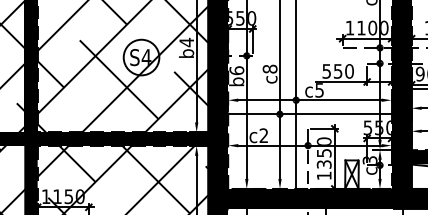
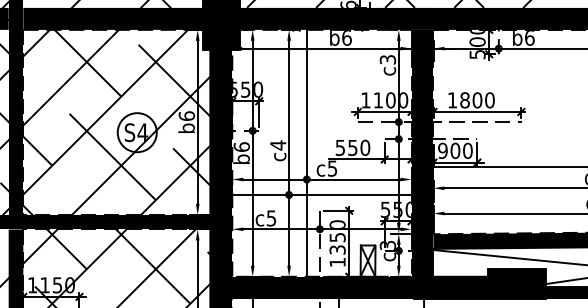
text: (186, 42) -> (186, 116), b4 -> b6
text: (270, 69) -> (278, 145), c8 -> c4
text: (263, 135) -> (271, 218), c2 -> c5

